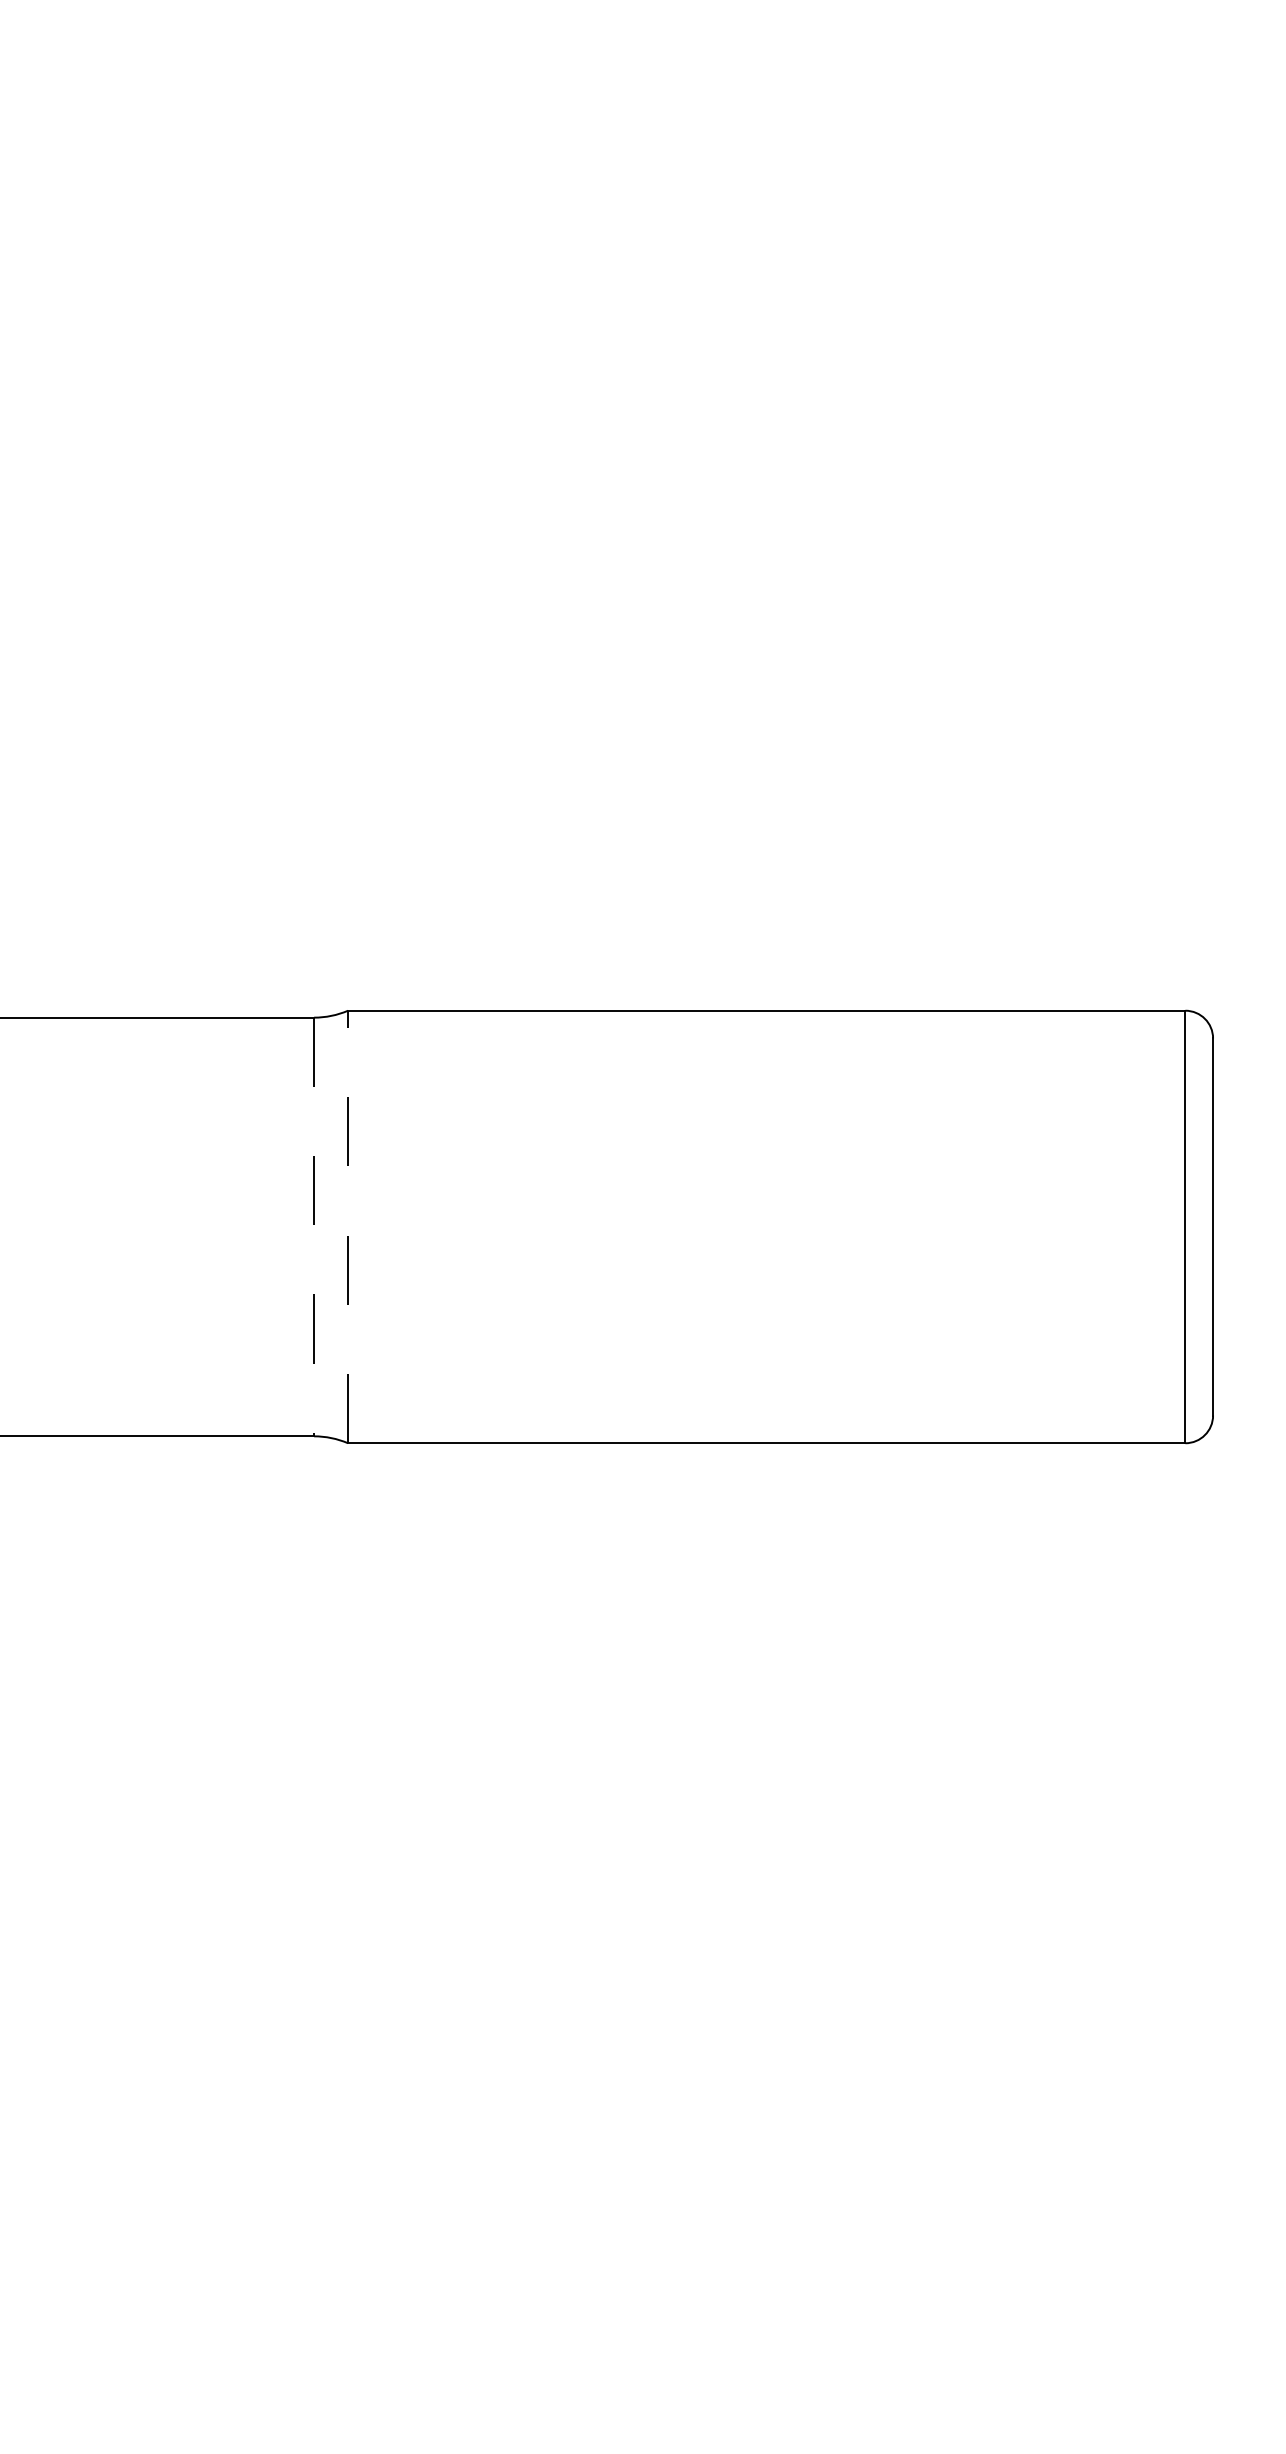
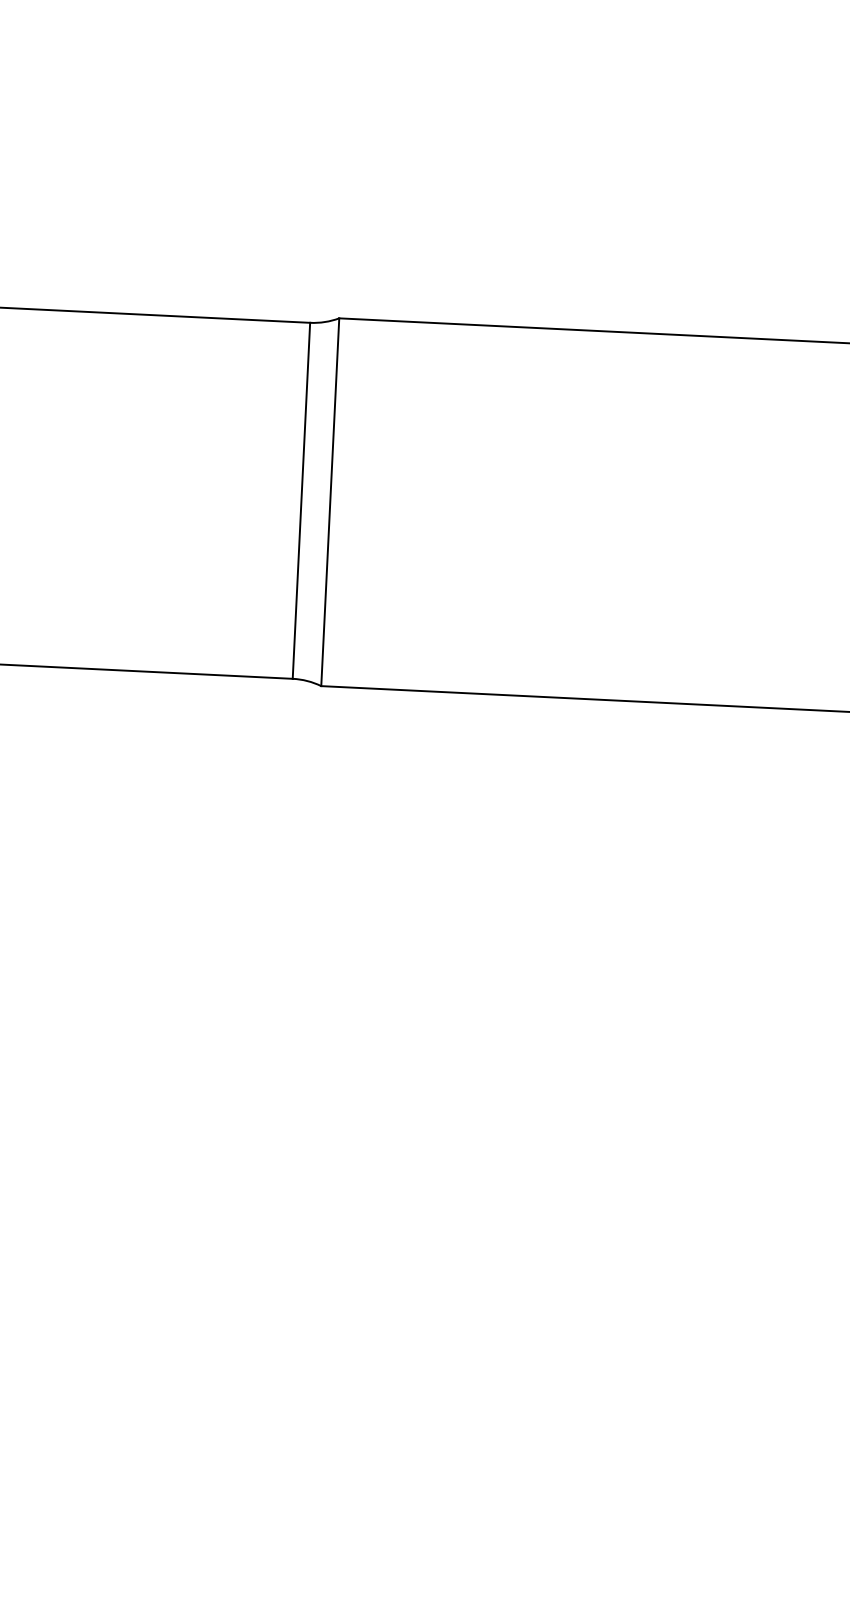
line: (348, 1226) -> (330, 501), dashed -> solid
line: (314, 1227) -> (301, 501), dashed -> solid

